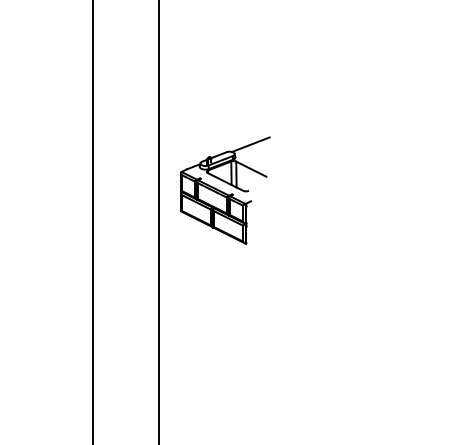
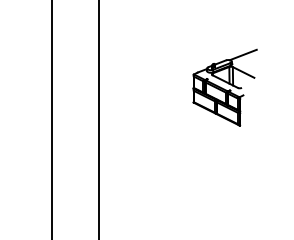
part: (225, 190) -> (225, 87), moved

